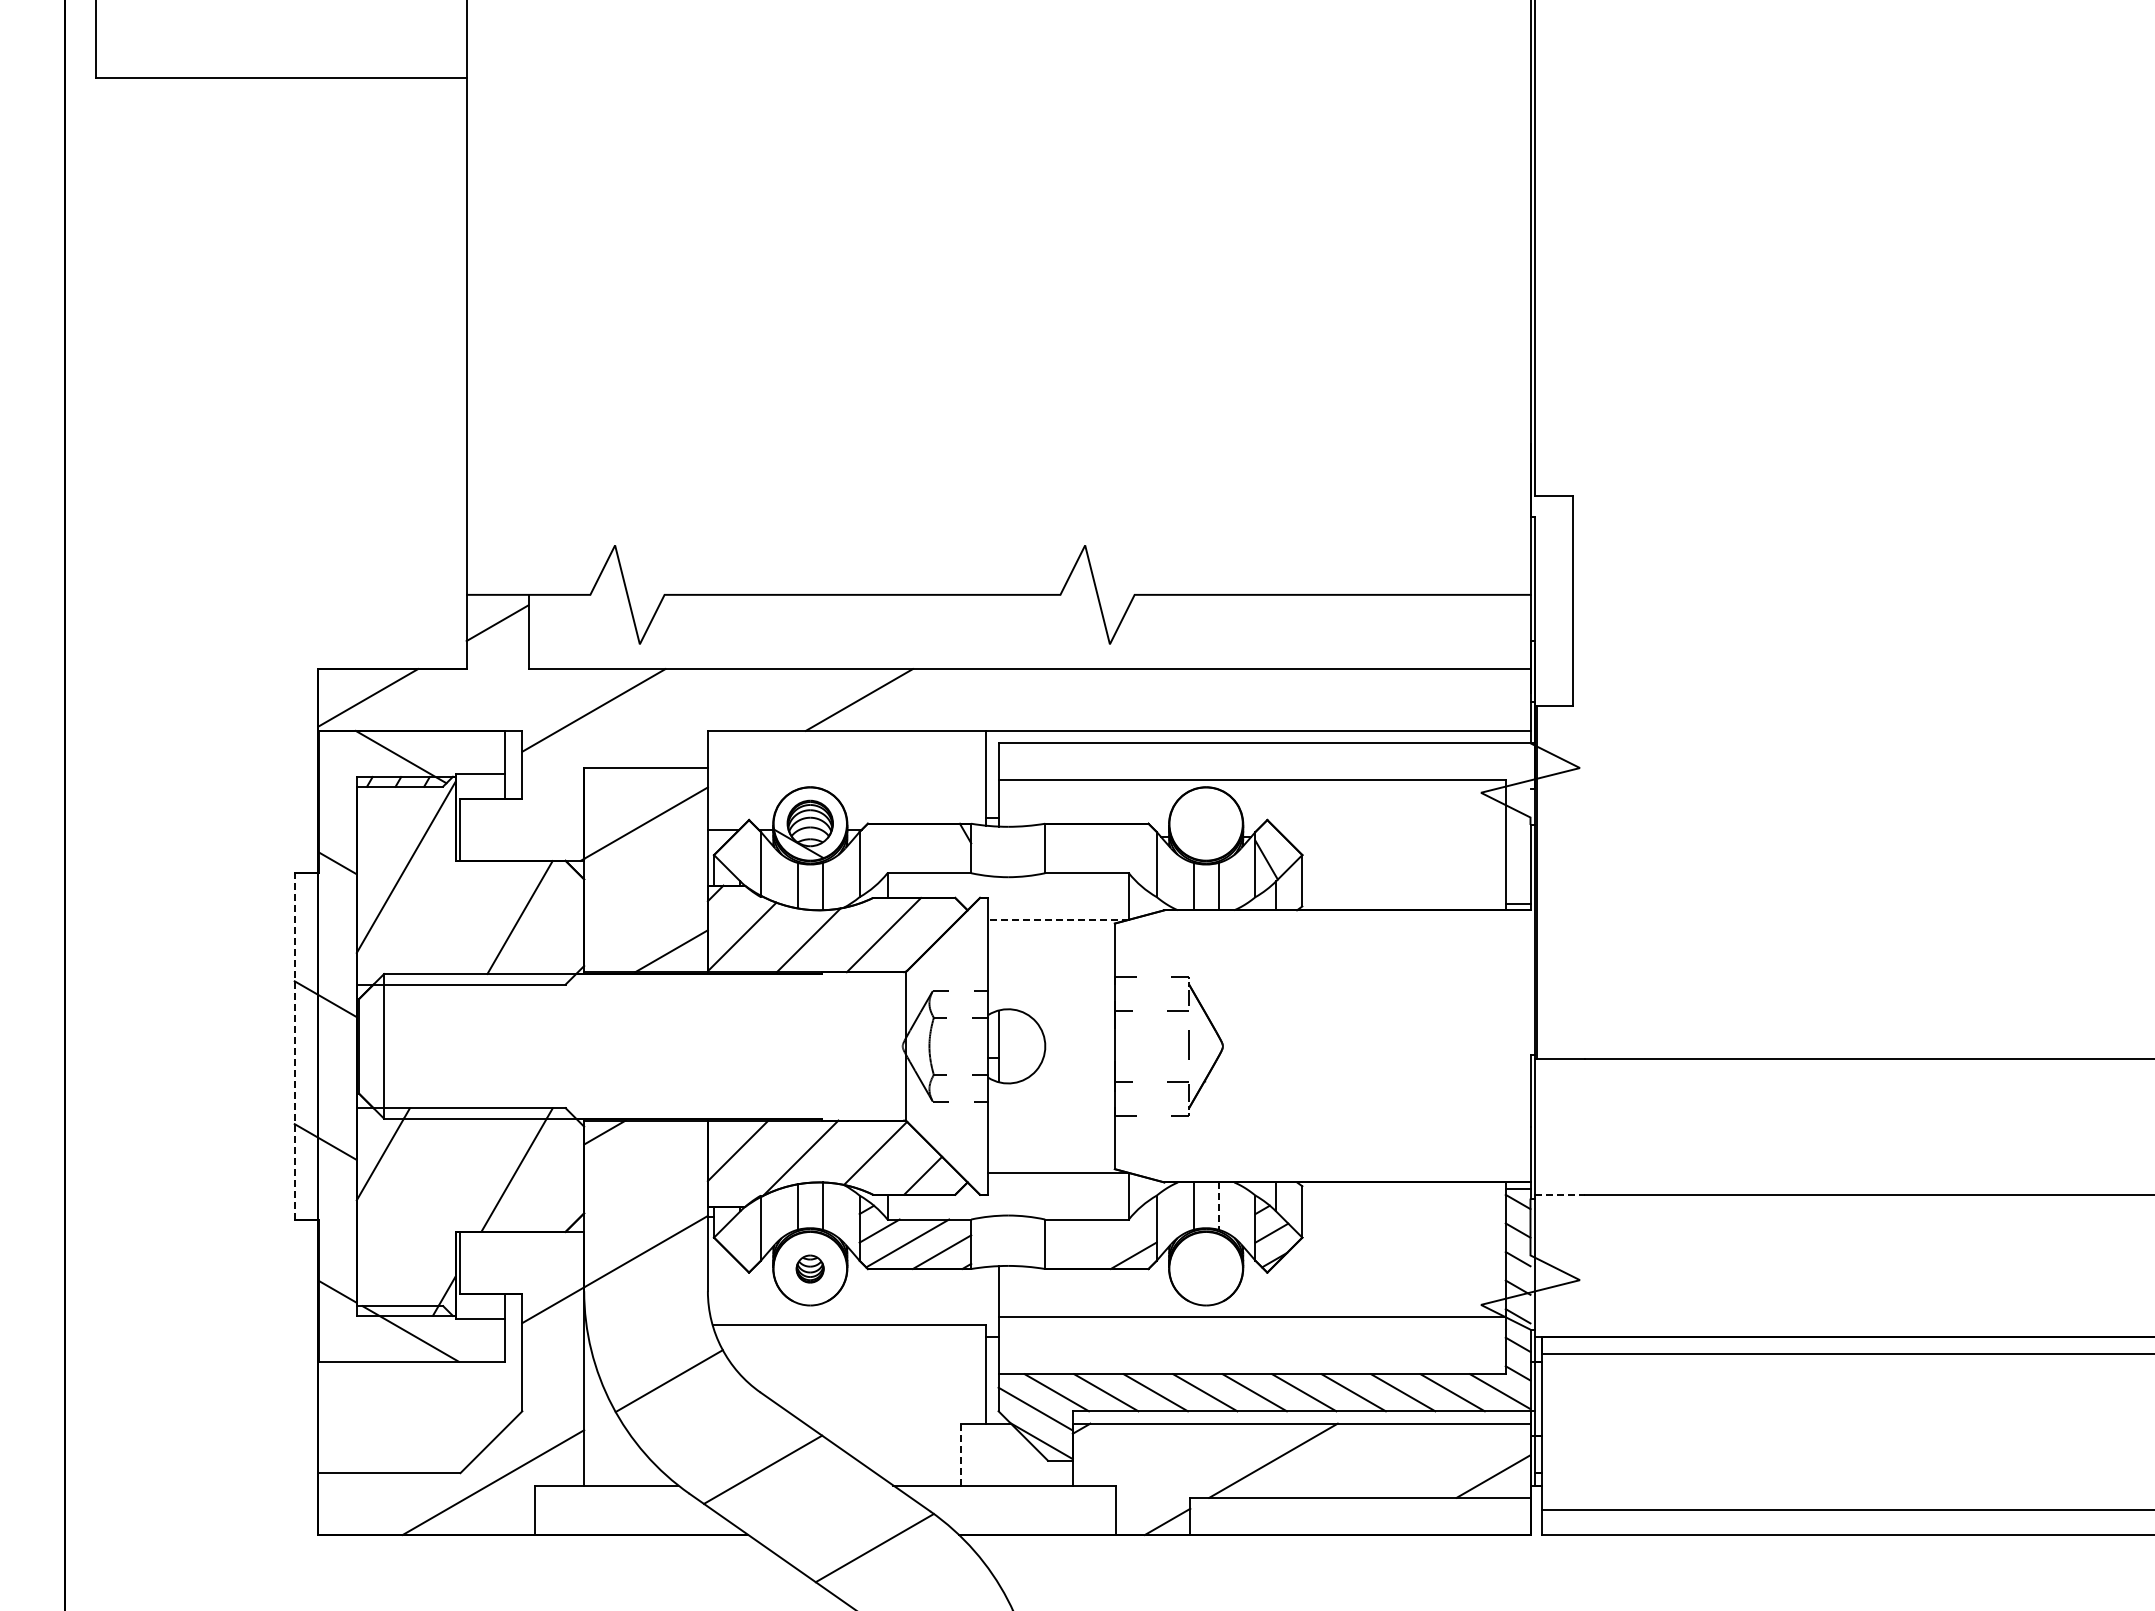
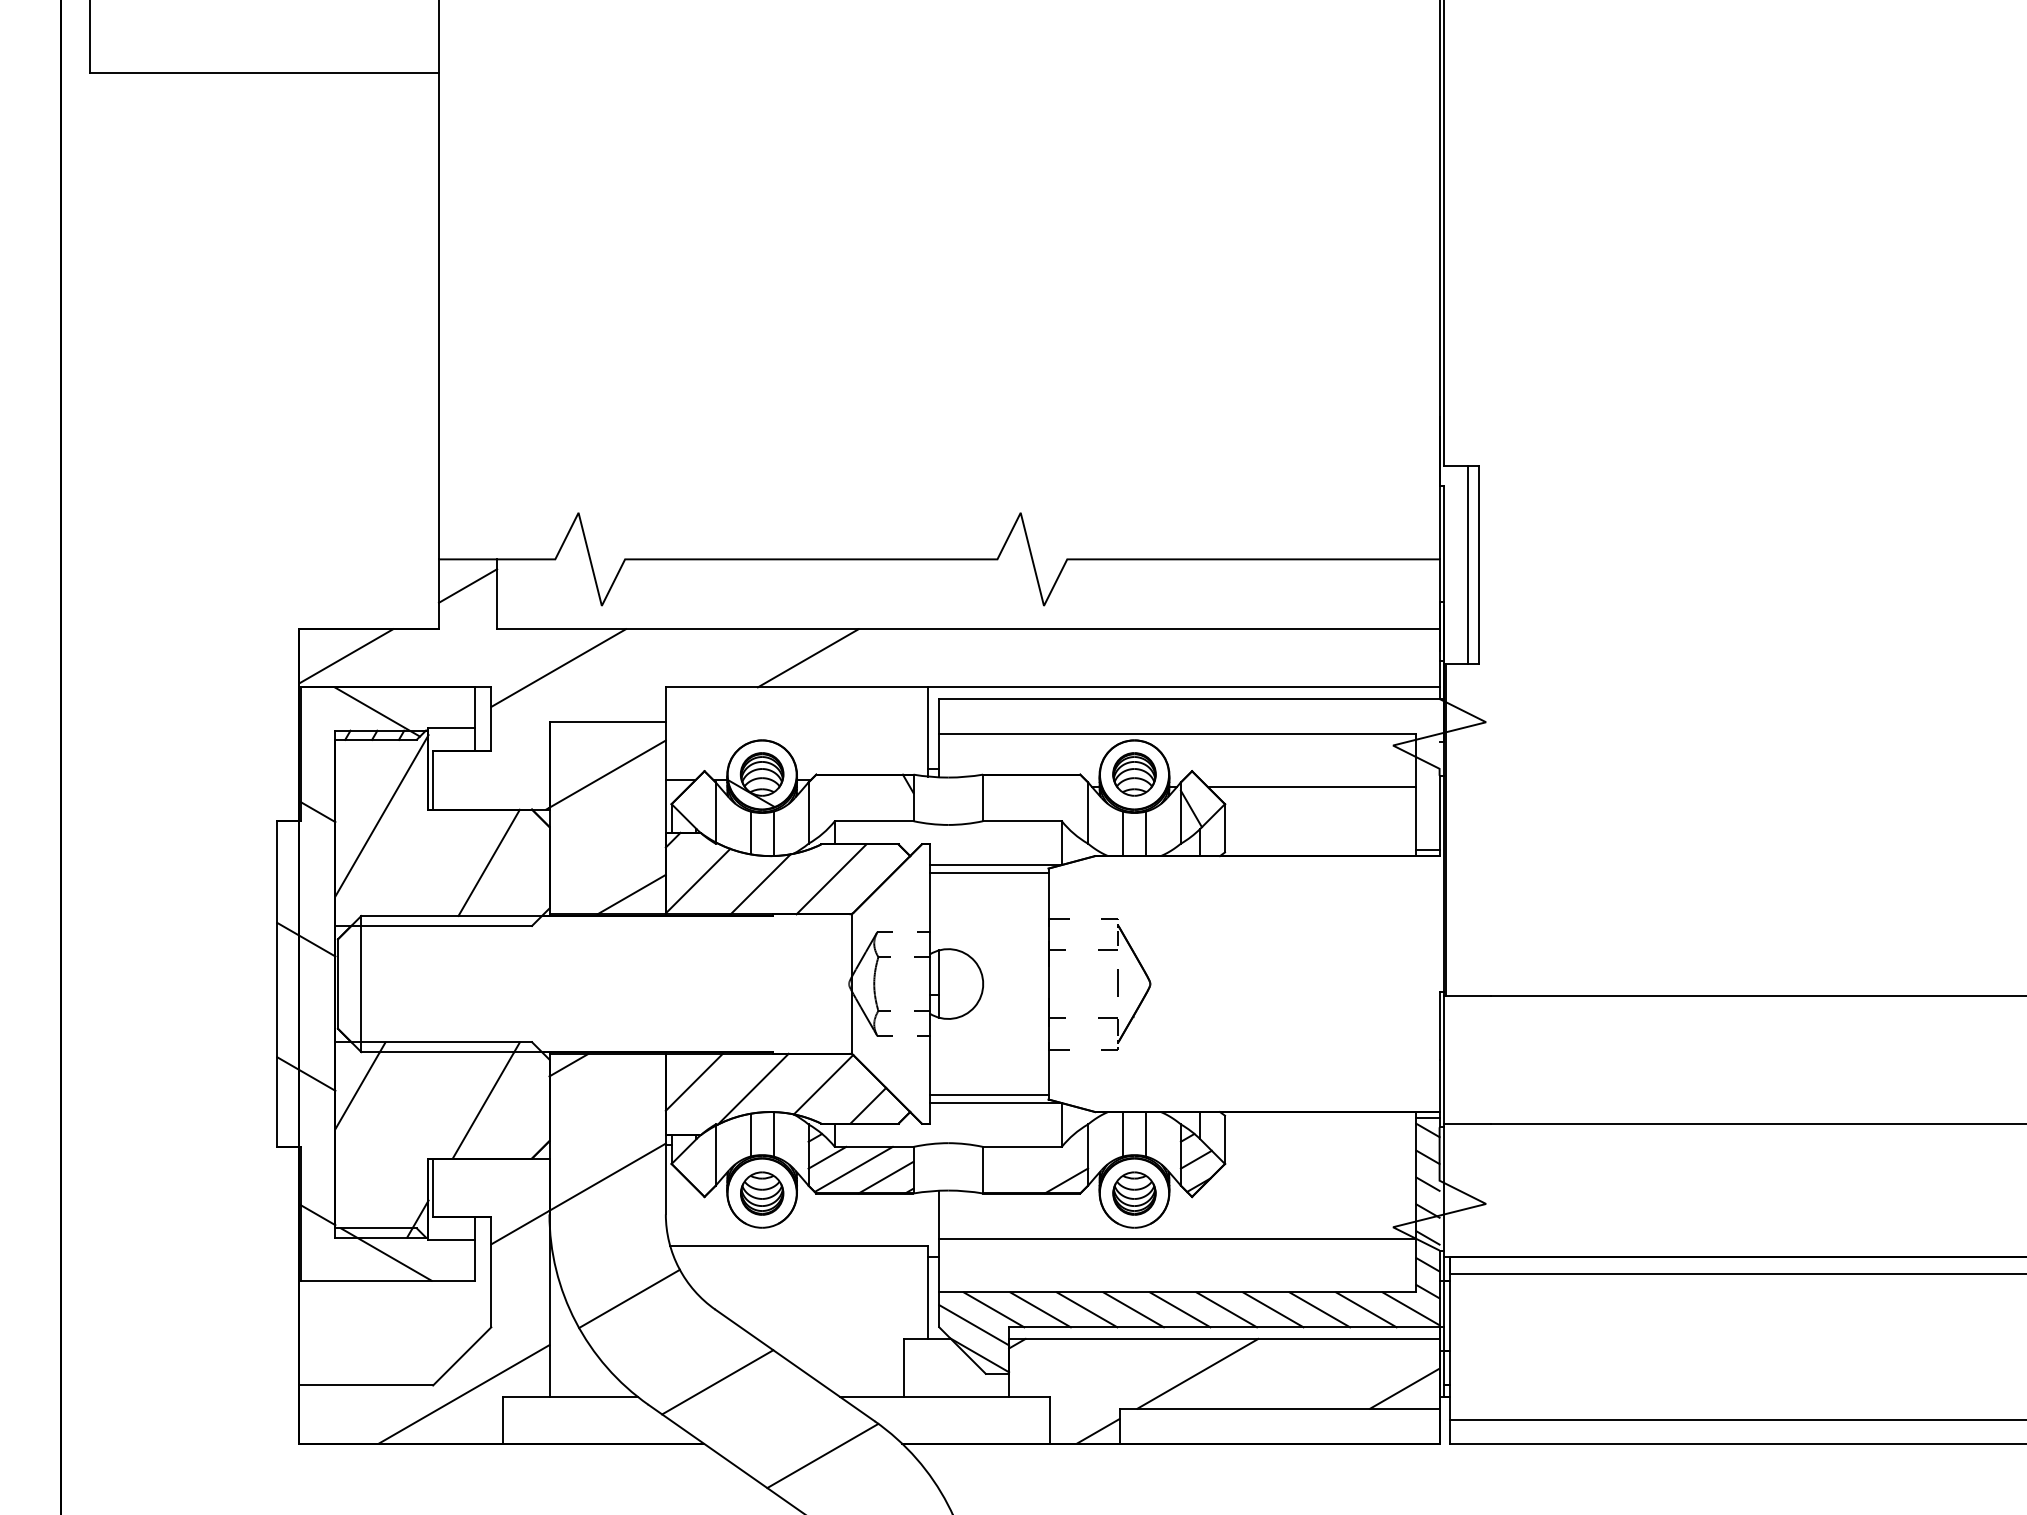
line: (1560, 600) -> (1467, 564), added
part: (1205, 823) -> (1133, 774), added
line: (1394, 837) -> (1311, 787), added
line: (1058, 919) -> (995, 864), dashed -> solid
line: (1051, 928) -> (989, 873), added
line: (294, 1045) -> (277, 983), dashed -> solid
line: (1051, 1164) -> (989, 1095), added
line: (1560, 1194) -> (1467, 1123), dashed -> solid
line: (1218, 1206) -> (1146, 1134), dashed -> solid
part: (809, 1268) -> (761, 1192), size x1.67
part: (1205, 1268) -> (1133, 1192), added
line: (961, 1454) -> (904, 1367), dashed -> solid

